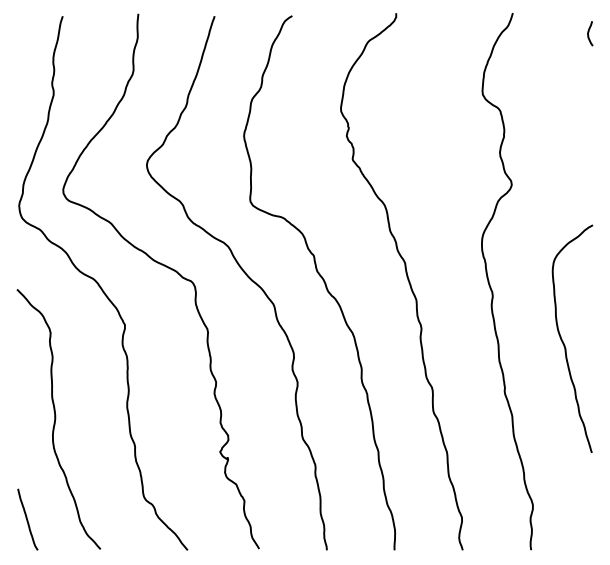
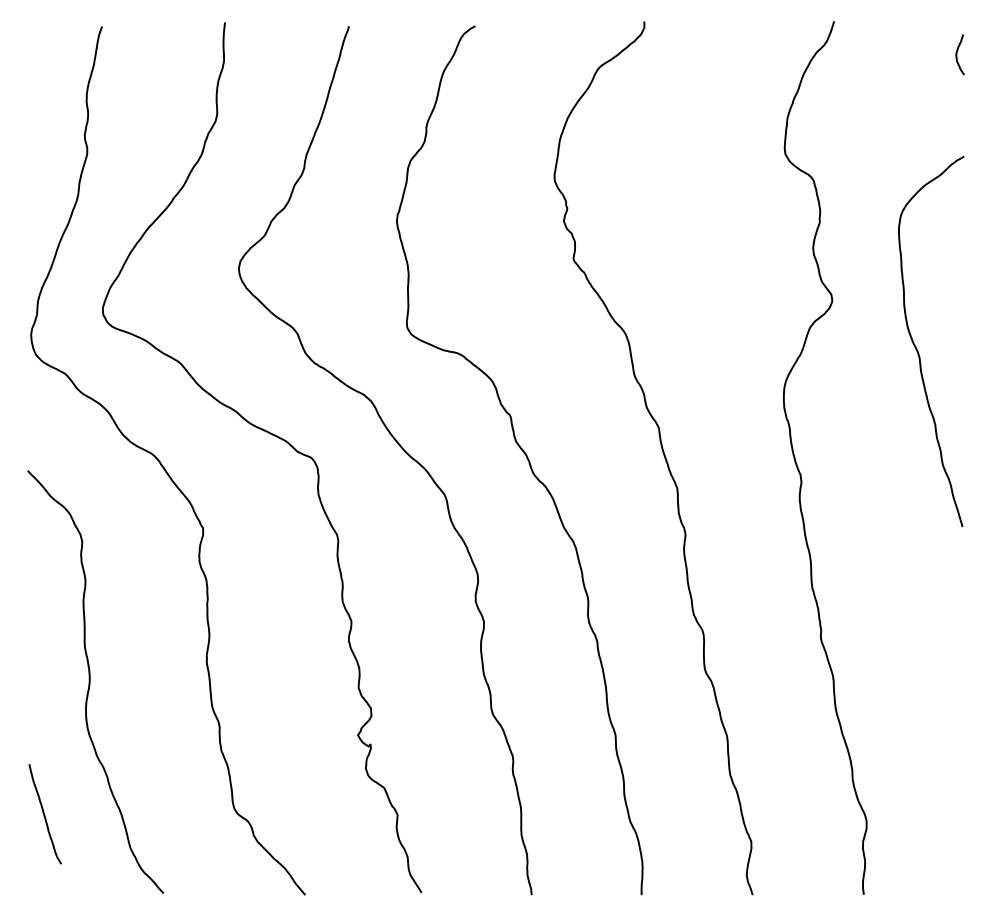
curve: (564, 343) -> (918, 348), moved
curve: (27, 519) -> (44, 814), moved

